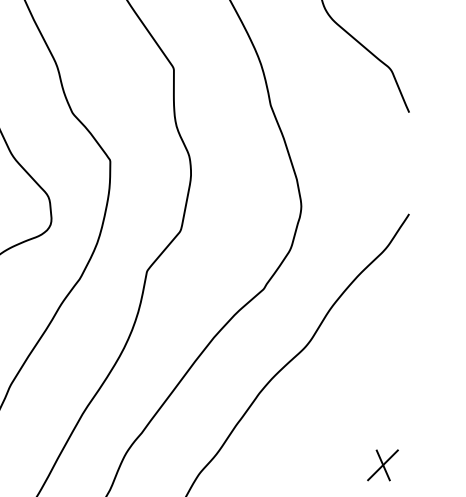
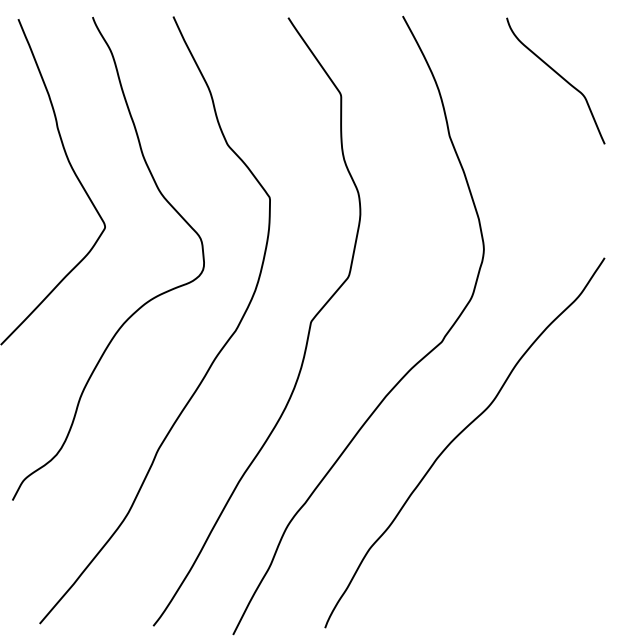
part: (383, 465) -> (575, 539), removed

